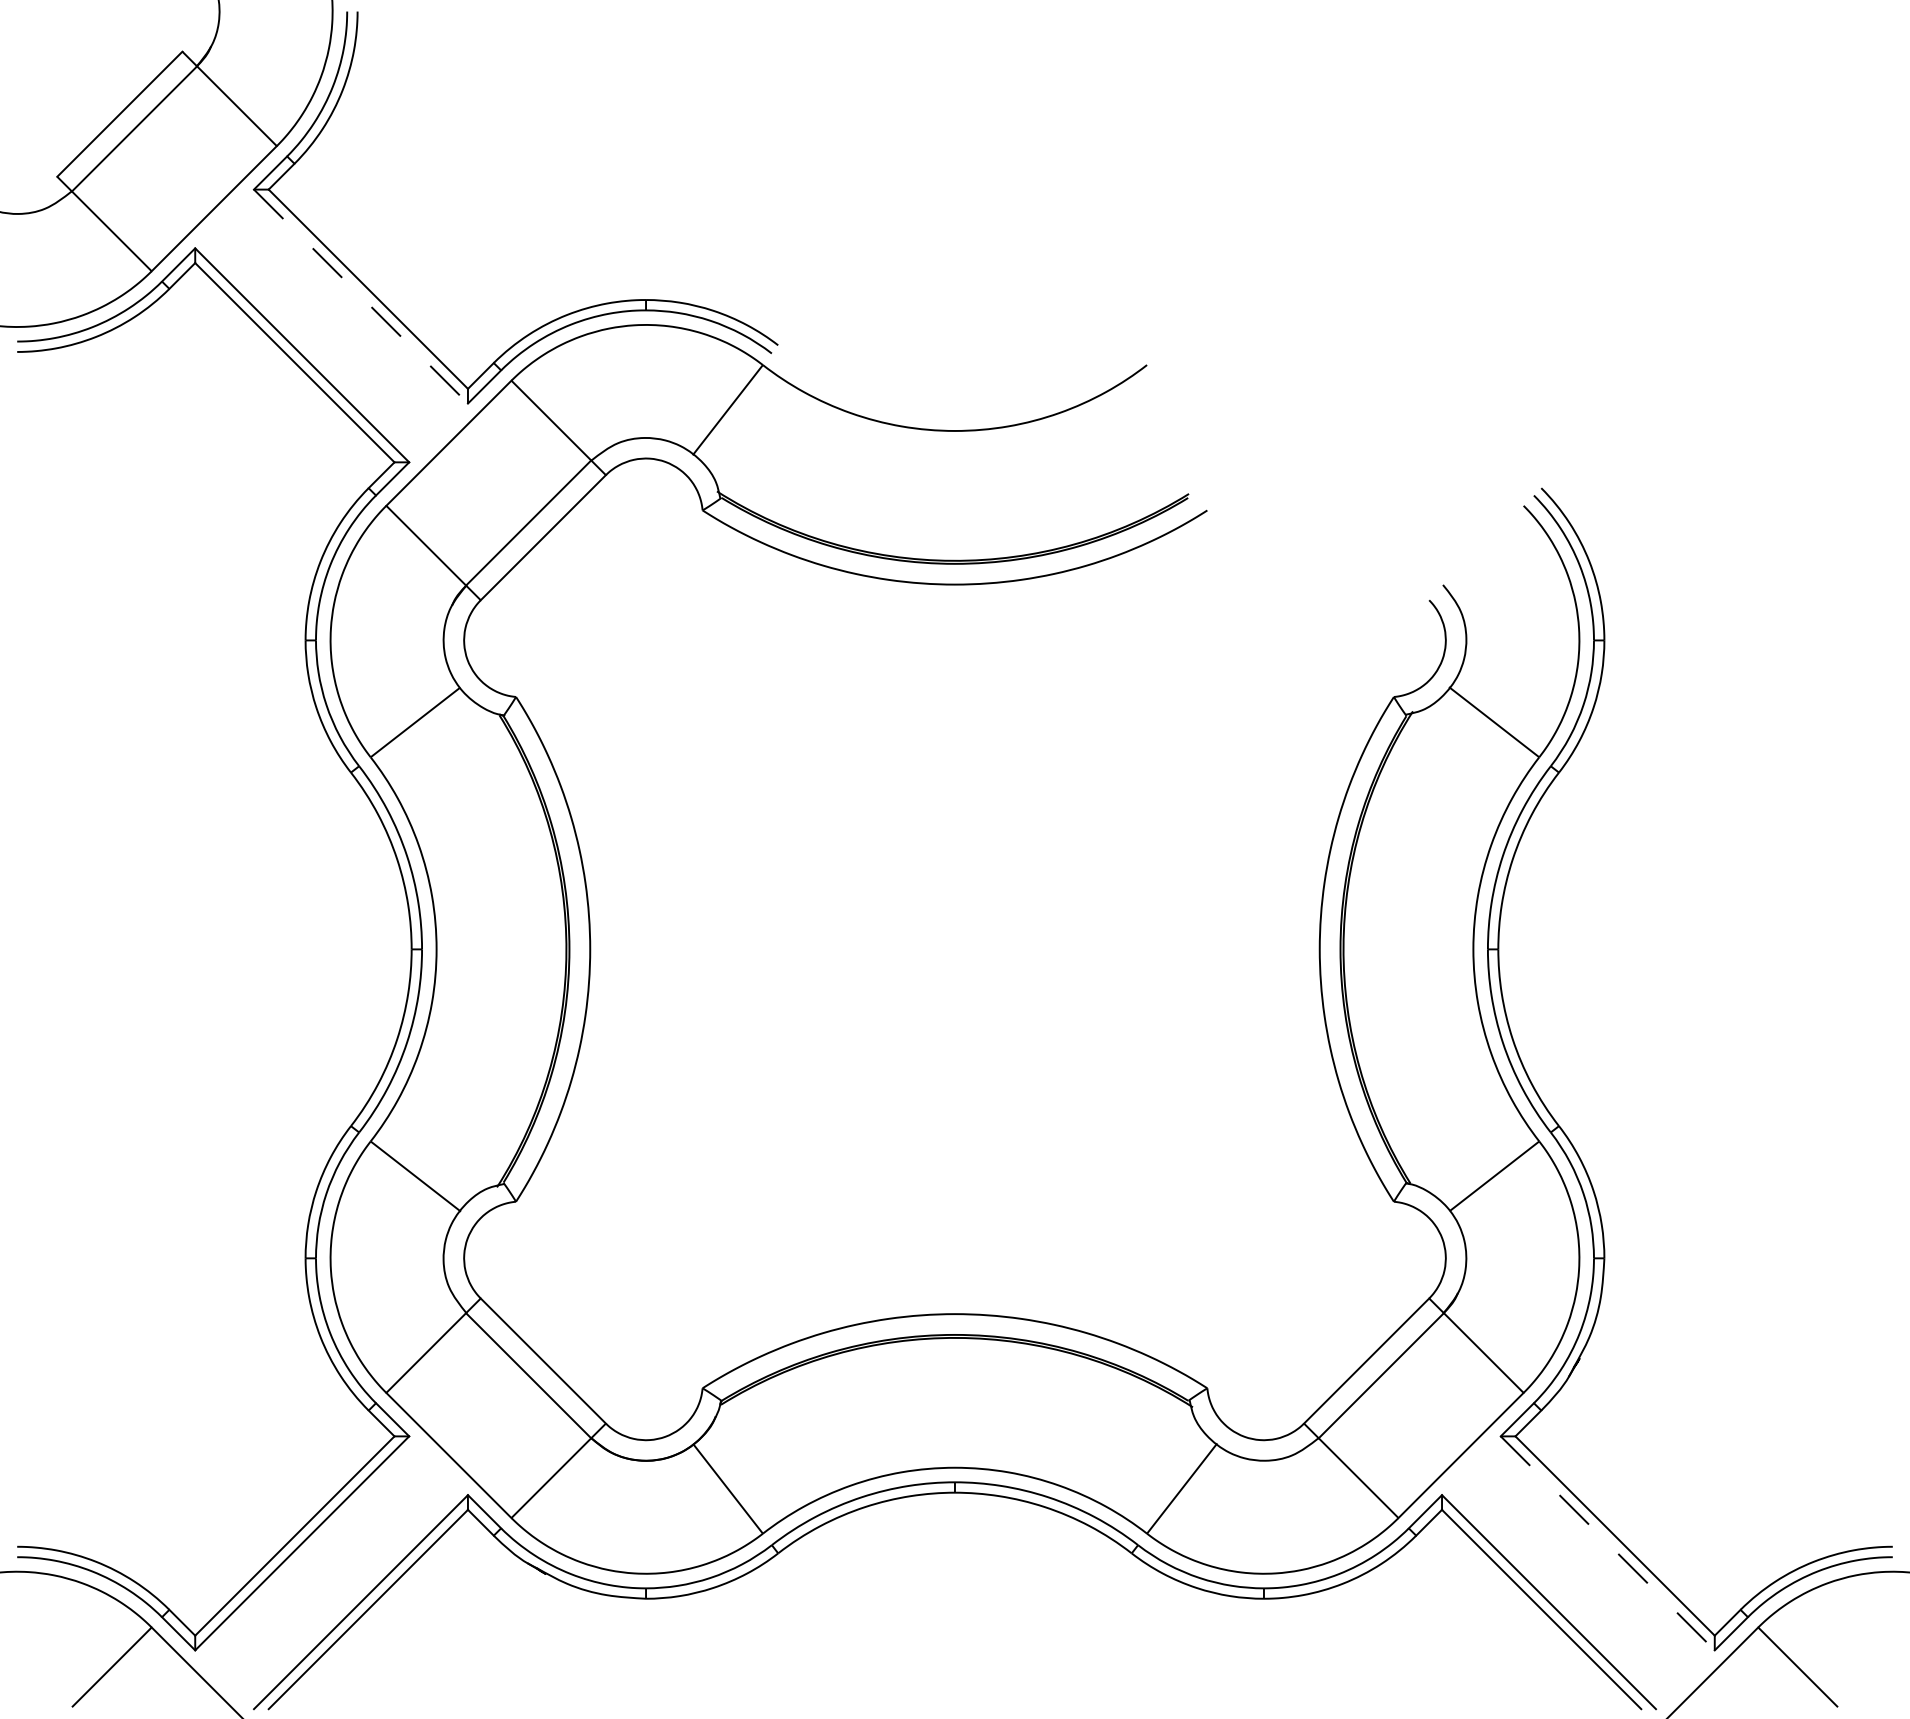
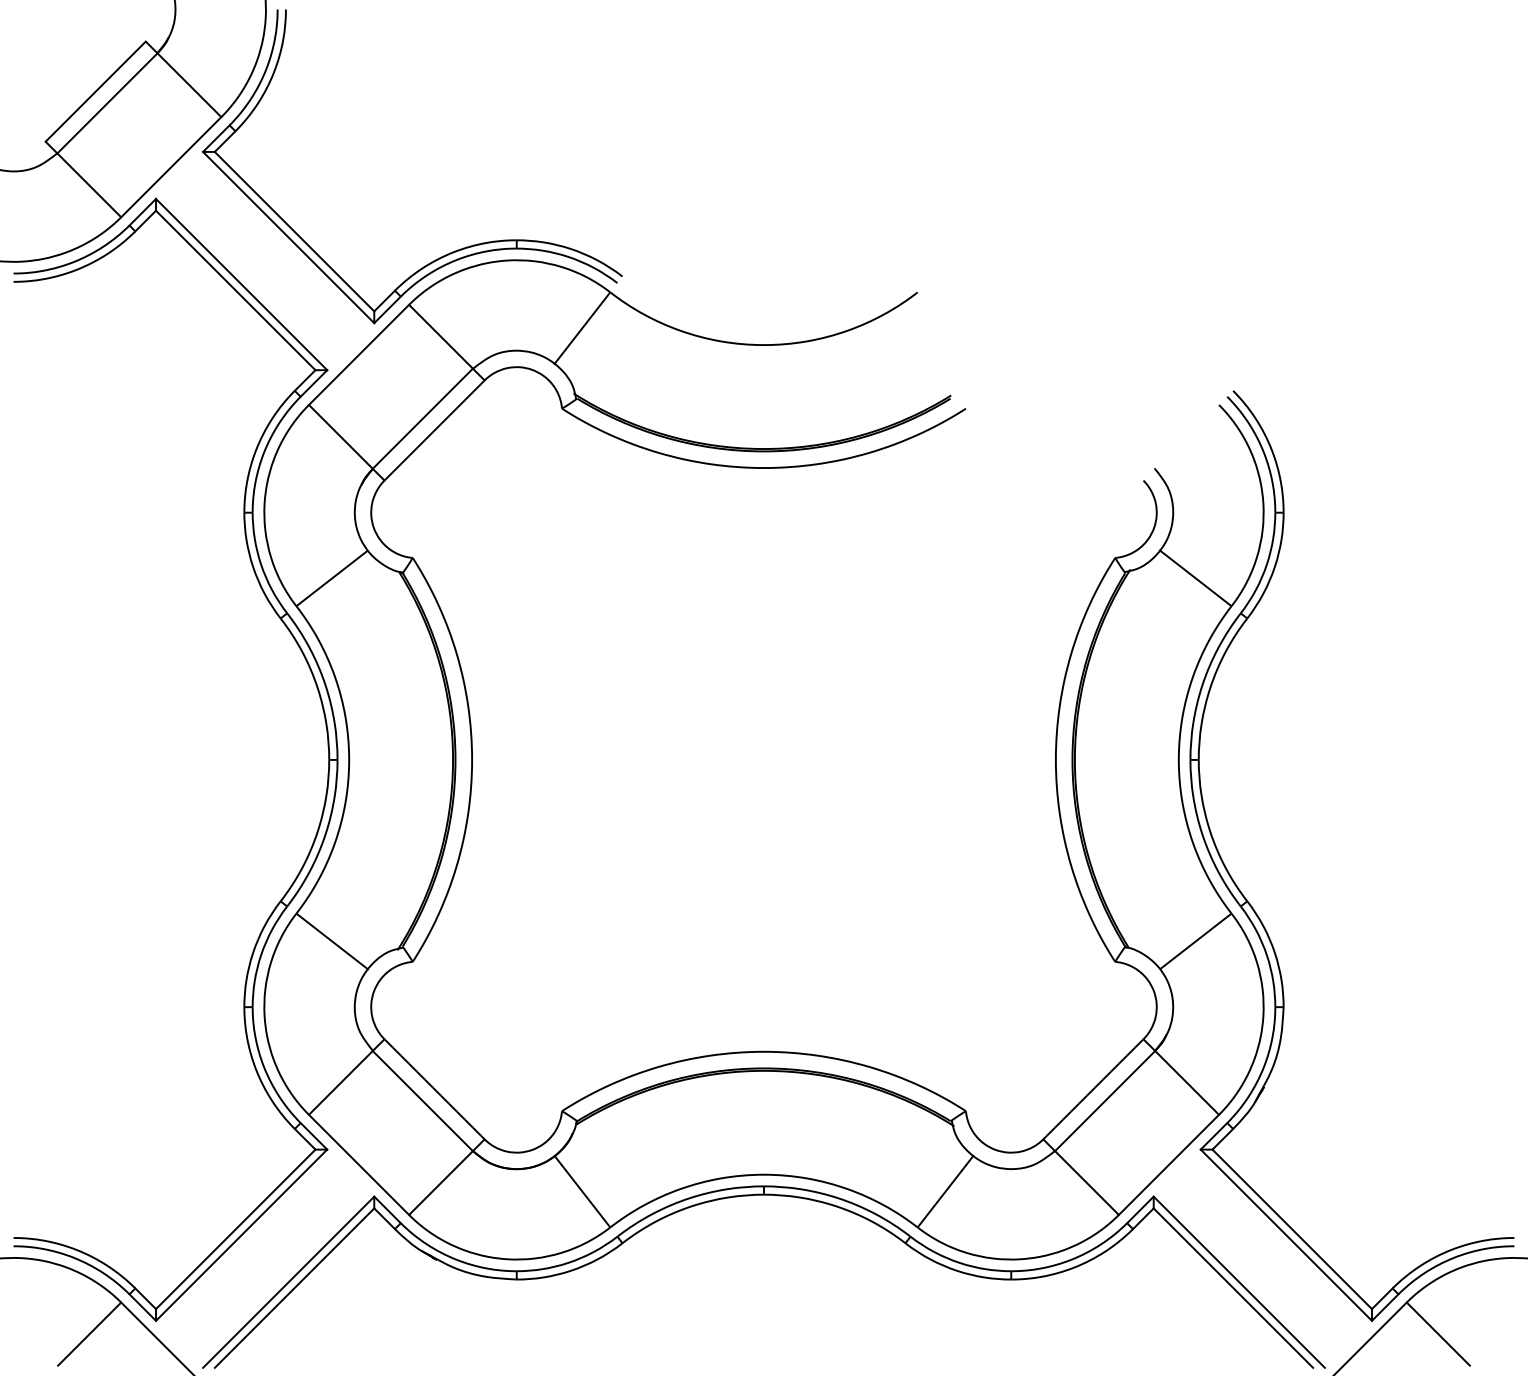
line: (361, 296) -> (289, 237), dashed -> solid
line: (1608, 1543) -> (1286, 1235), dashed -> solid

